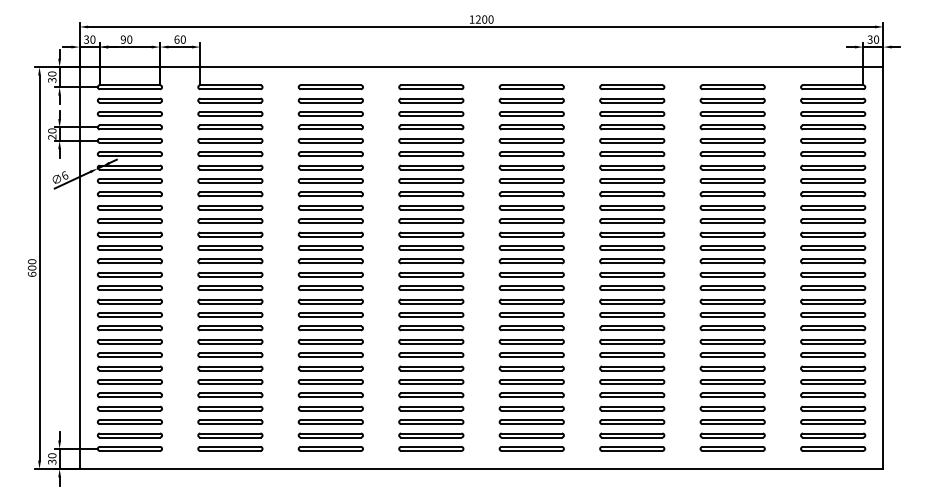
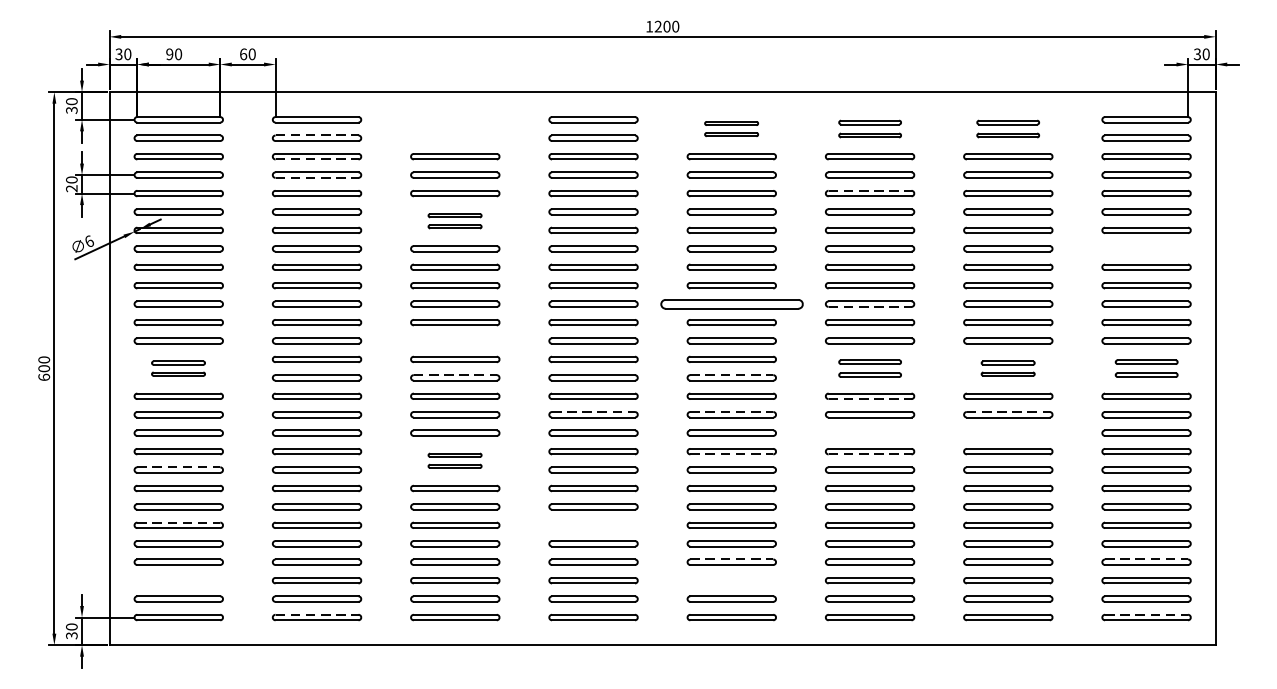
part: (330, 93) -> (454, 128), removed
part: (531, 93) -> (731, 128), size x0.6
part: (632, 93) -> (870, 128), size x0.7
part: (732, 93) -> (1008, 128), size x0.7
line: (230, 98) -> (317, 135), solid -> dashed
line: (230, 116) -> (317, 160), solid -> dashed
line: (230, 129) -> (317, 177), solid -> dashed
line: (632, 138) -> (870, 190), solid -> dashed
part: (330, 160) -> (454, 220), size x0.6
part: (833, 180) -> (1147, 248), removed
part: (531, 220) -> (731, 303), size x1.6
line: (632, 223) -> (870, 307), solid -> dashed
part: (330, 247) -> (454, 340), removed
part: (129, 267) -> (178, 367), size x0.6
part: (632, 267) -> (870, 367), size x0.7
part: (732, 267) -> (1008, 367), size x0.6
part: (833, 267) -> (1147, 367), size x0.7
line: (331, 272) -> (456, 374), solid -> dashed
line: (532, 272) -> (732, 374), solid -> dashed
line: (632, 290) -> (870, 399), solid -> dashed
line: (431, 299) -> (593, 411), solid -> dashed
line: (532, 299) -> (732, 411), solid -> dashed
line: (733, 299) -> (1009, 411), solid -> dashed
part: (632, 314) -> (870, 432), removed
part: (732, 314) -> (1008, 432), removed
line: (532, 330) -> (732, 454), solid -> dashed
line: (632, 330) -> (870, 454), solid -> dashed
part: (330, 334) -> (454, 460), size x0.6
line: (130, 339) -> (179, 466), solid -> dashed
line: (130, 379) -> (179, 522), solid -> dashed
part: (431, 381) -> (593, 524), removed
line: (532, 406) -> (732, 559), solid -> dashed
line: (833, 406) -> (1147, 559), solid -> dashed
part: (129, 421) -> (178, 579), removed
part: (531, 421) -> (731, 579), removed
line: (230, 446) -> (317, 614), solid -> dashed
line: (833, 446) -> (1147, 614), solid -> dashed

